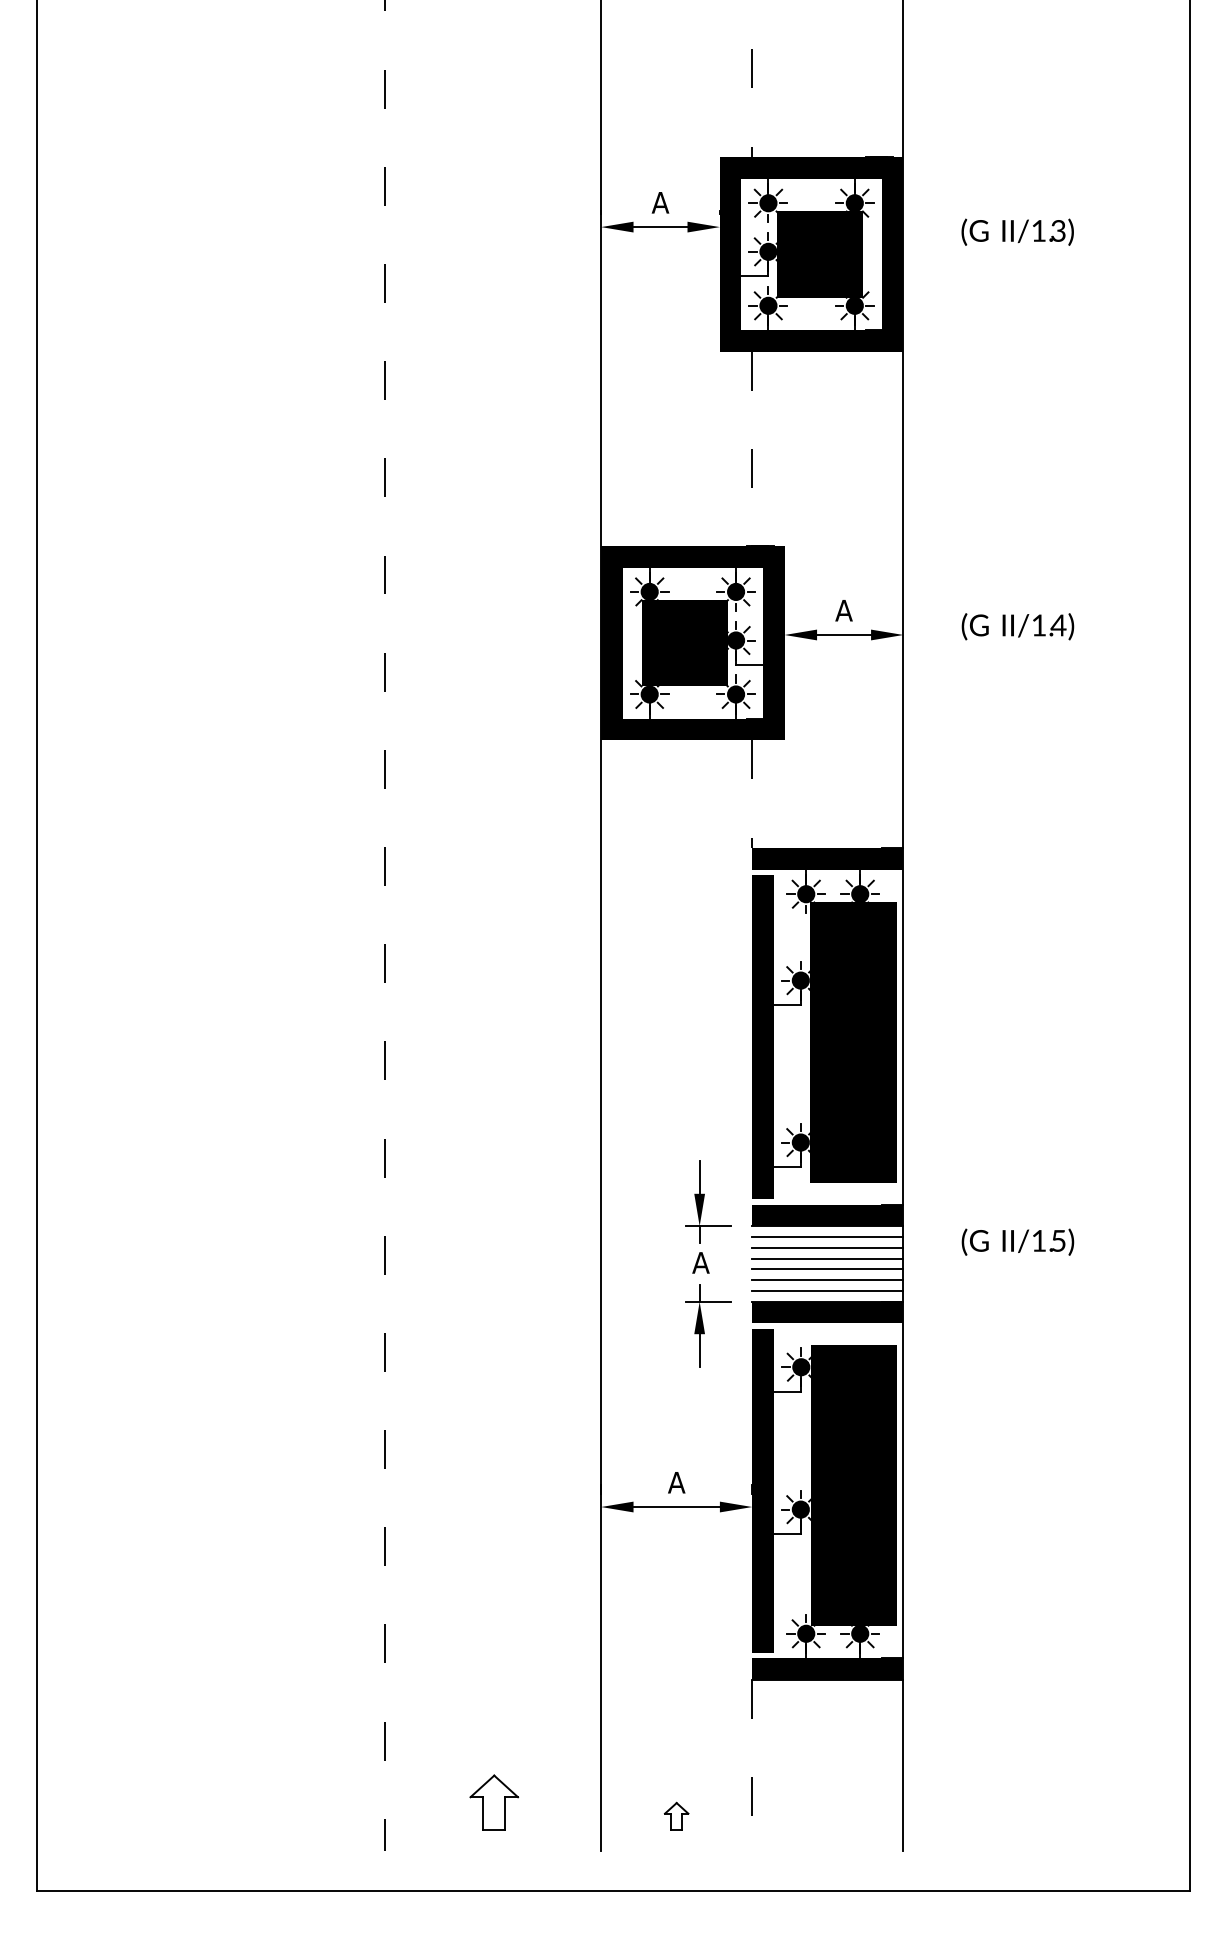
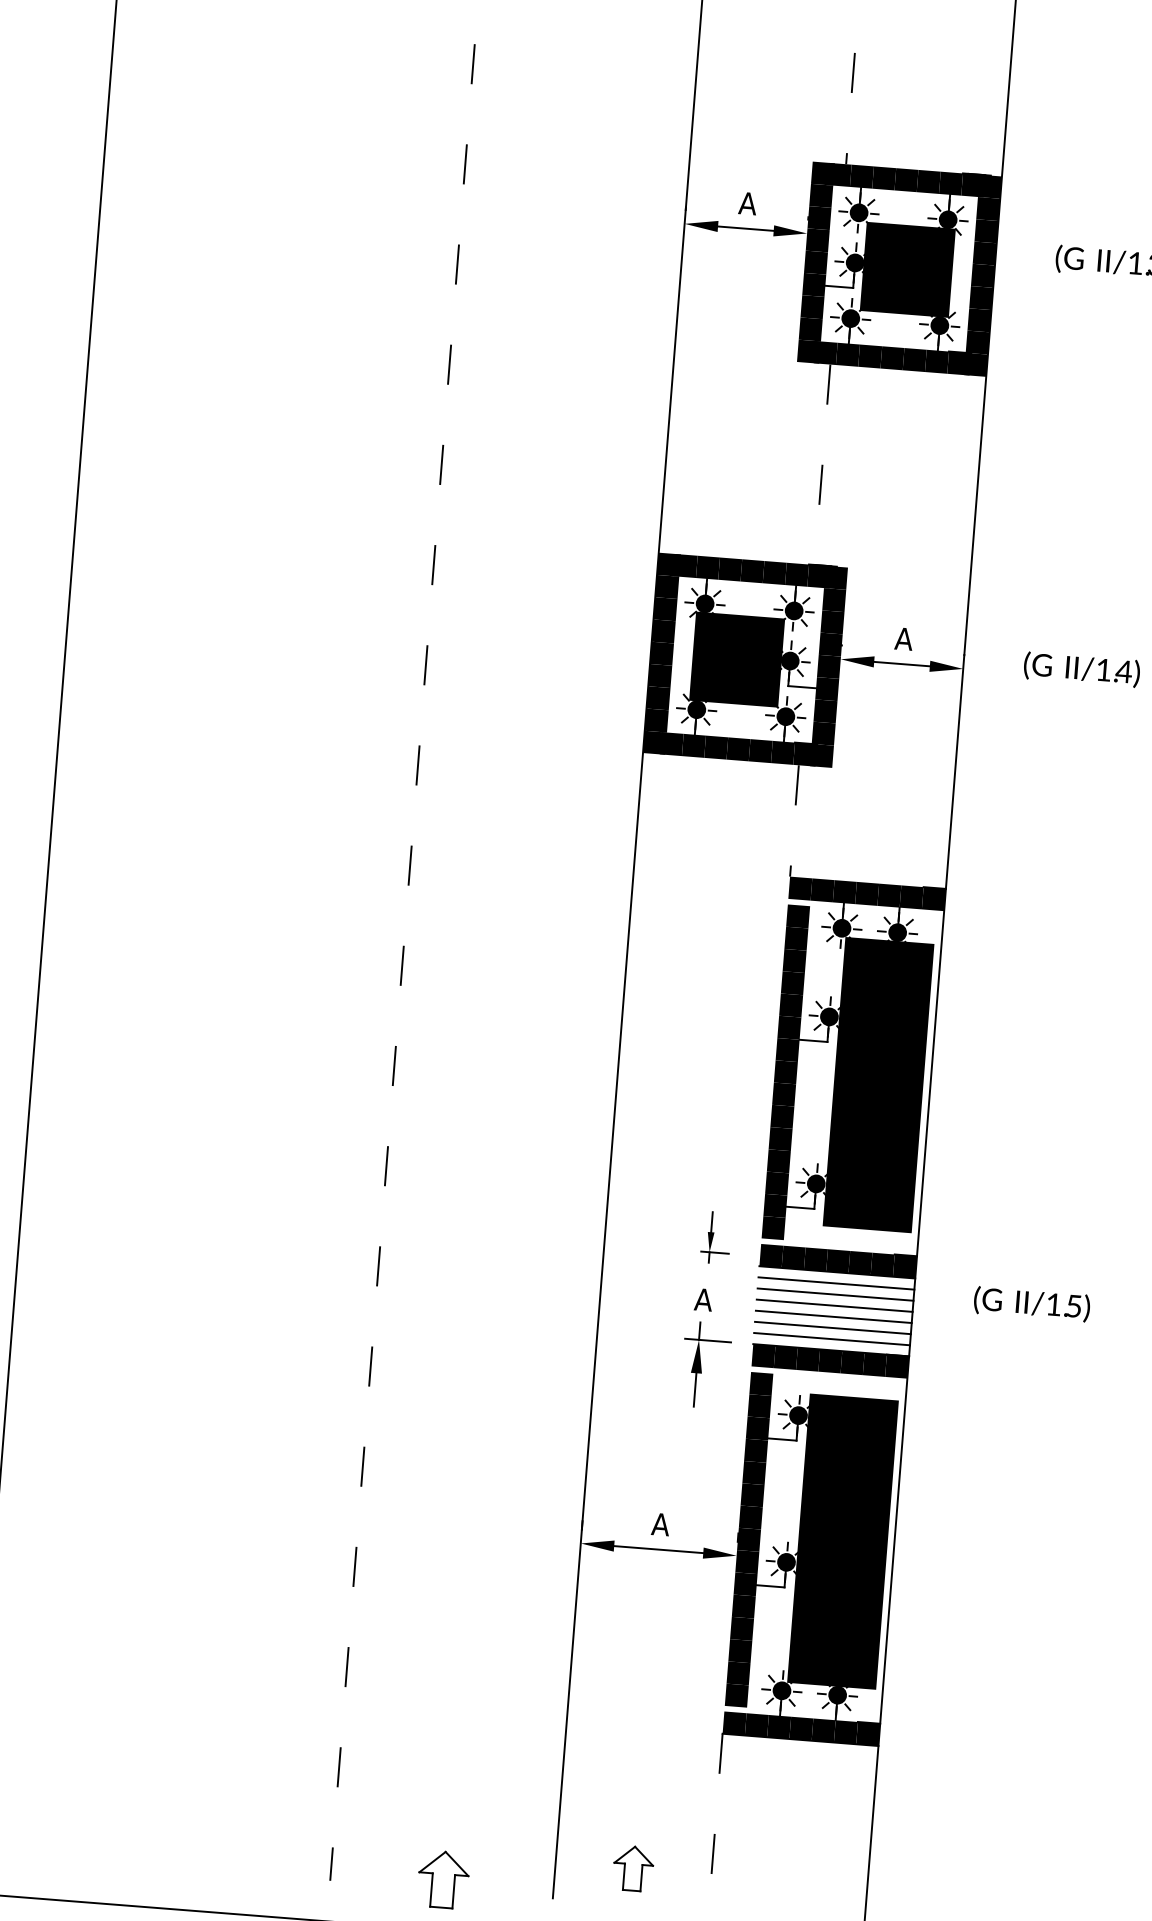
part: (708, 1201) -> (716, 1237), size x0.6
part: (494, 1802) -> (443, 1879), moved
part: (676, 1815) -> (633, 1867), size x1.6

